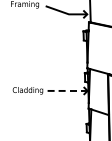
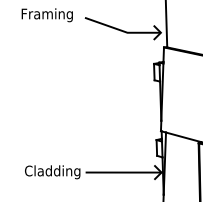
line: (67, 90) -> (124, 171), dashed -> solid

